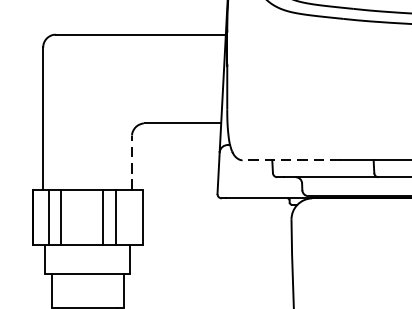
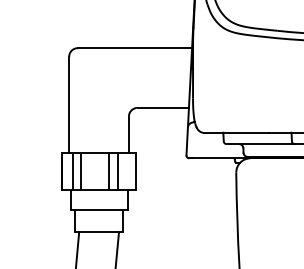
line: (291, 159) -> (236, 132), dashed -> solid
line: (131, 162) -> (128, 134), dashed -> solid

